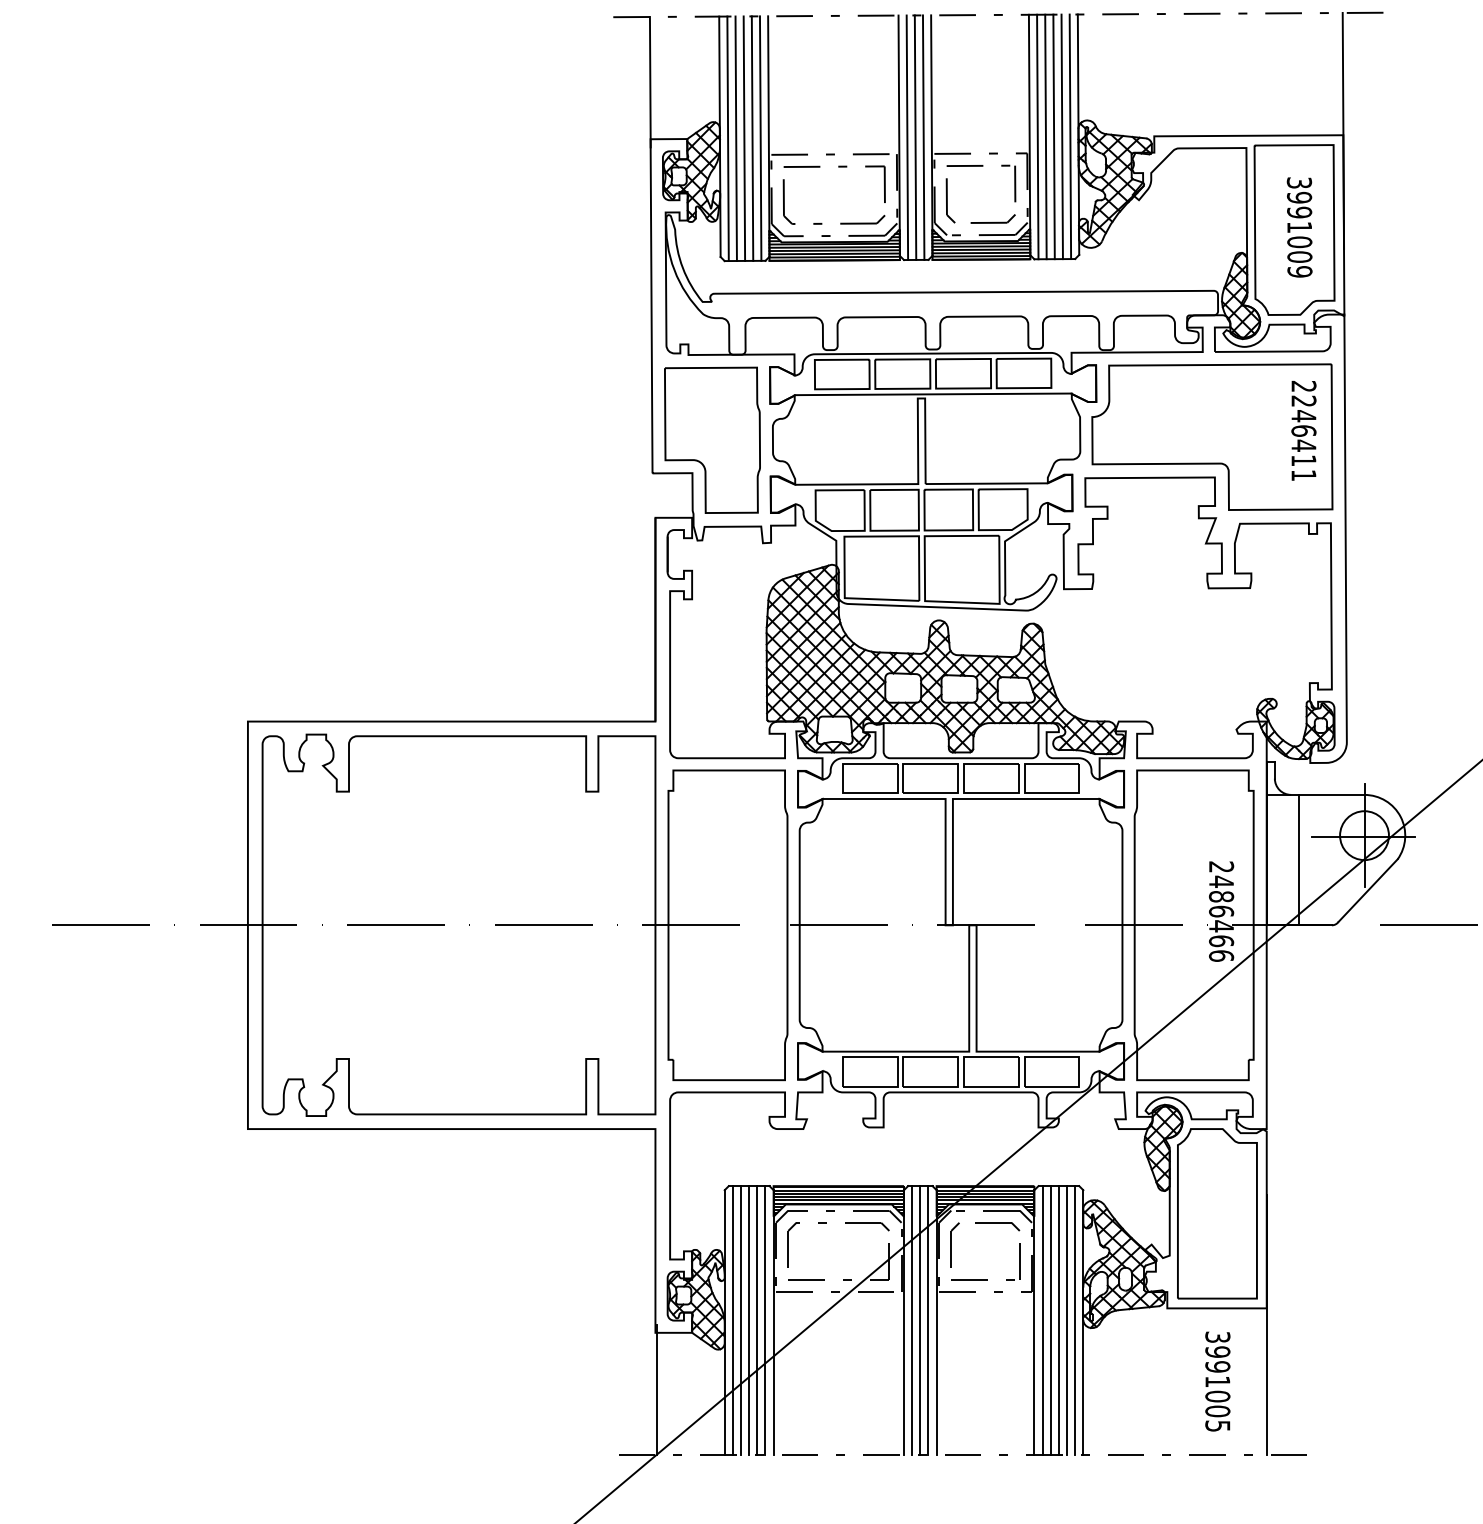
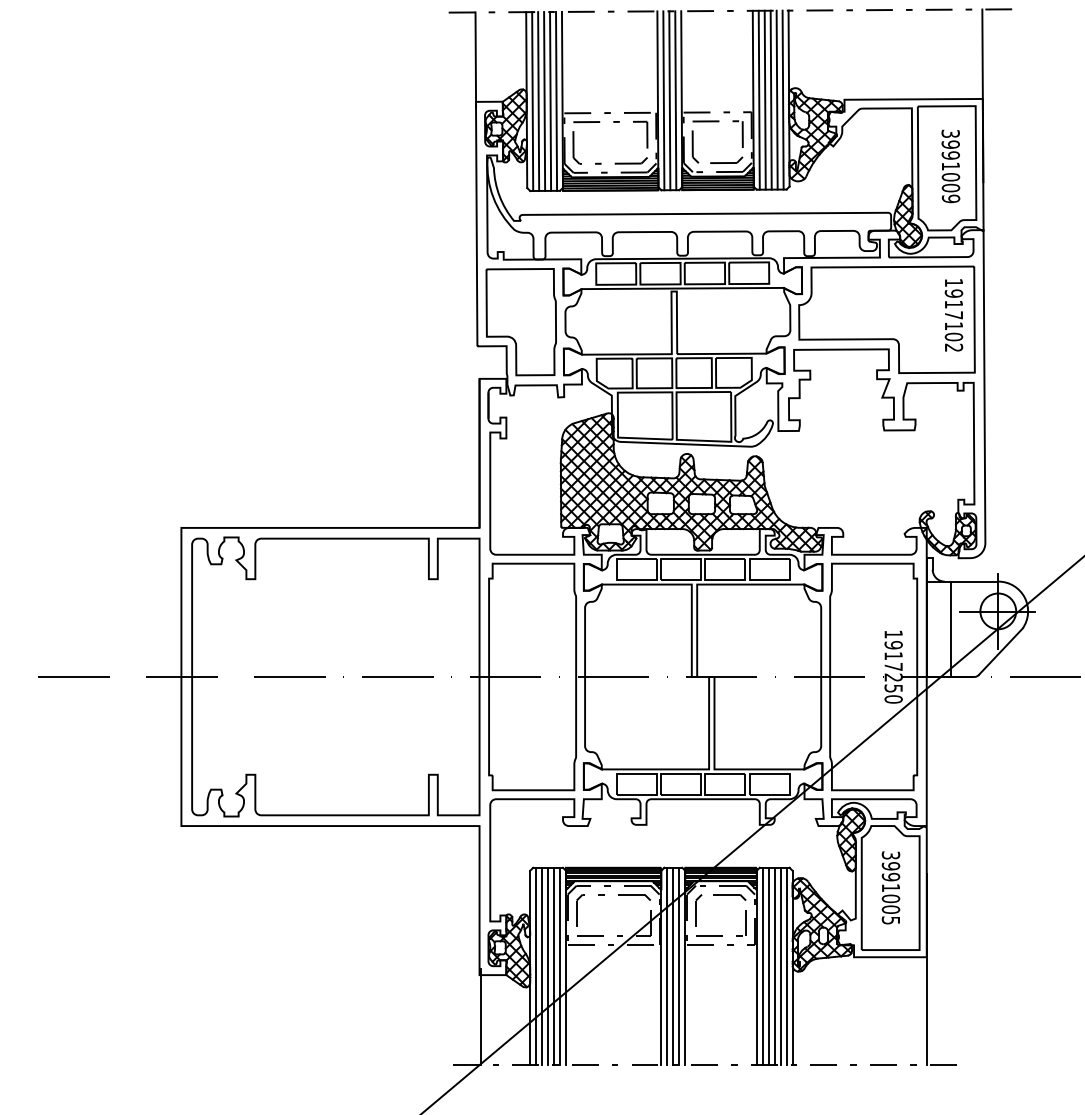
text: (1303, 430) -> (953, 314), 2246411 -> 1917102
text: (1221, 911) -> (893, 666), 2486466 -> 1917250
text: (1217, 1381) -> (890, 887), moved

